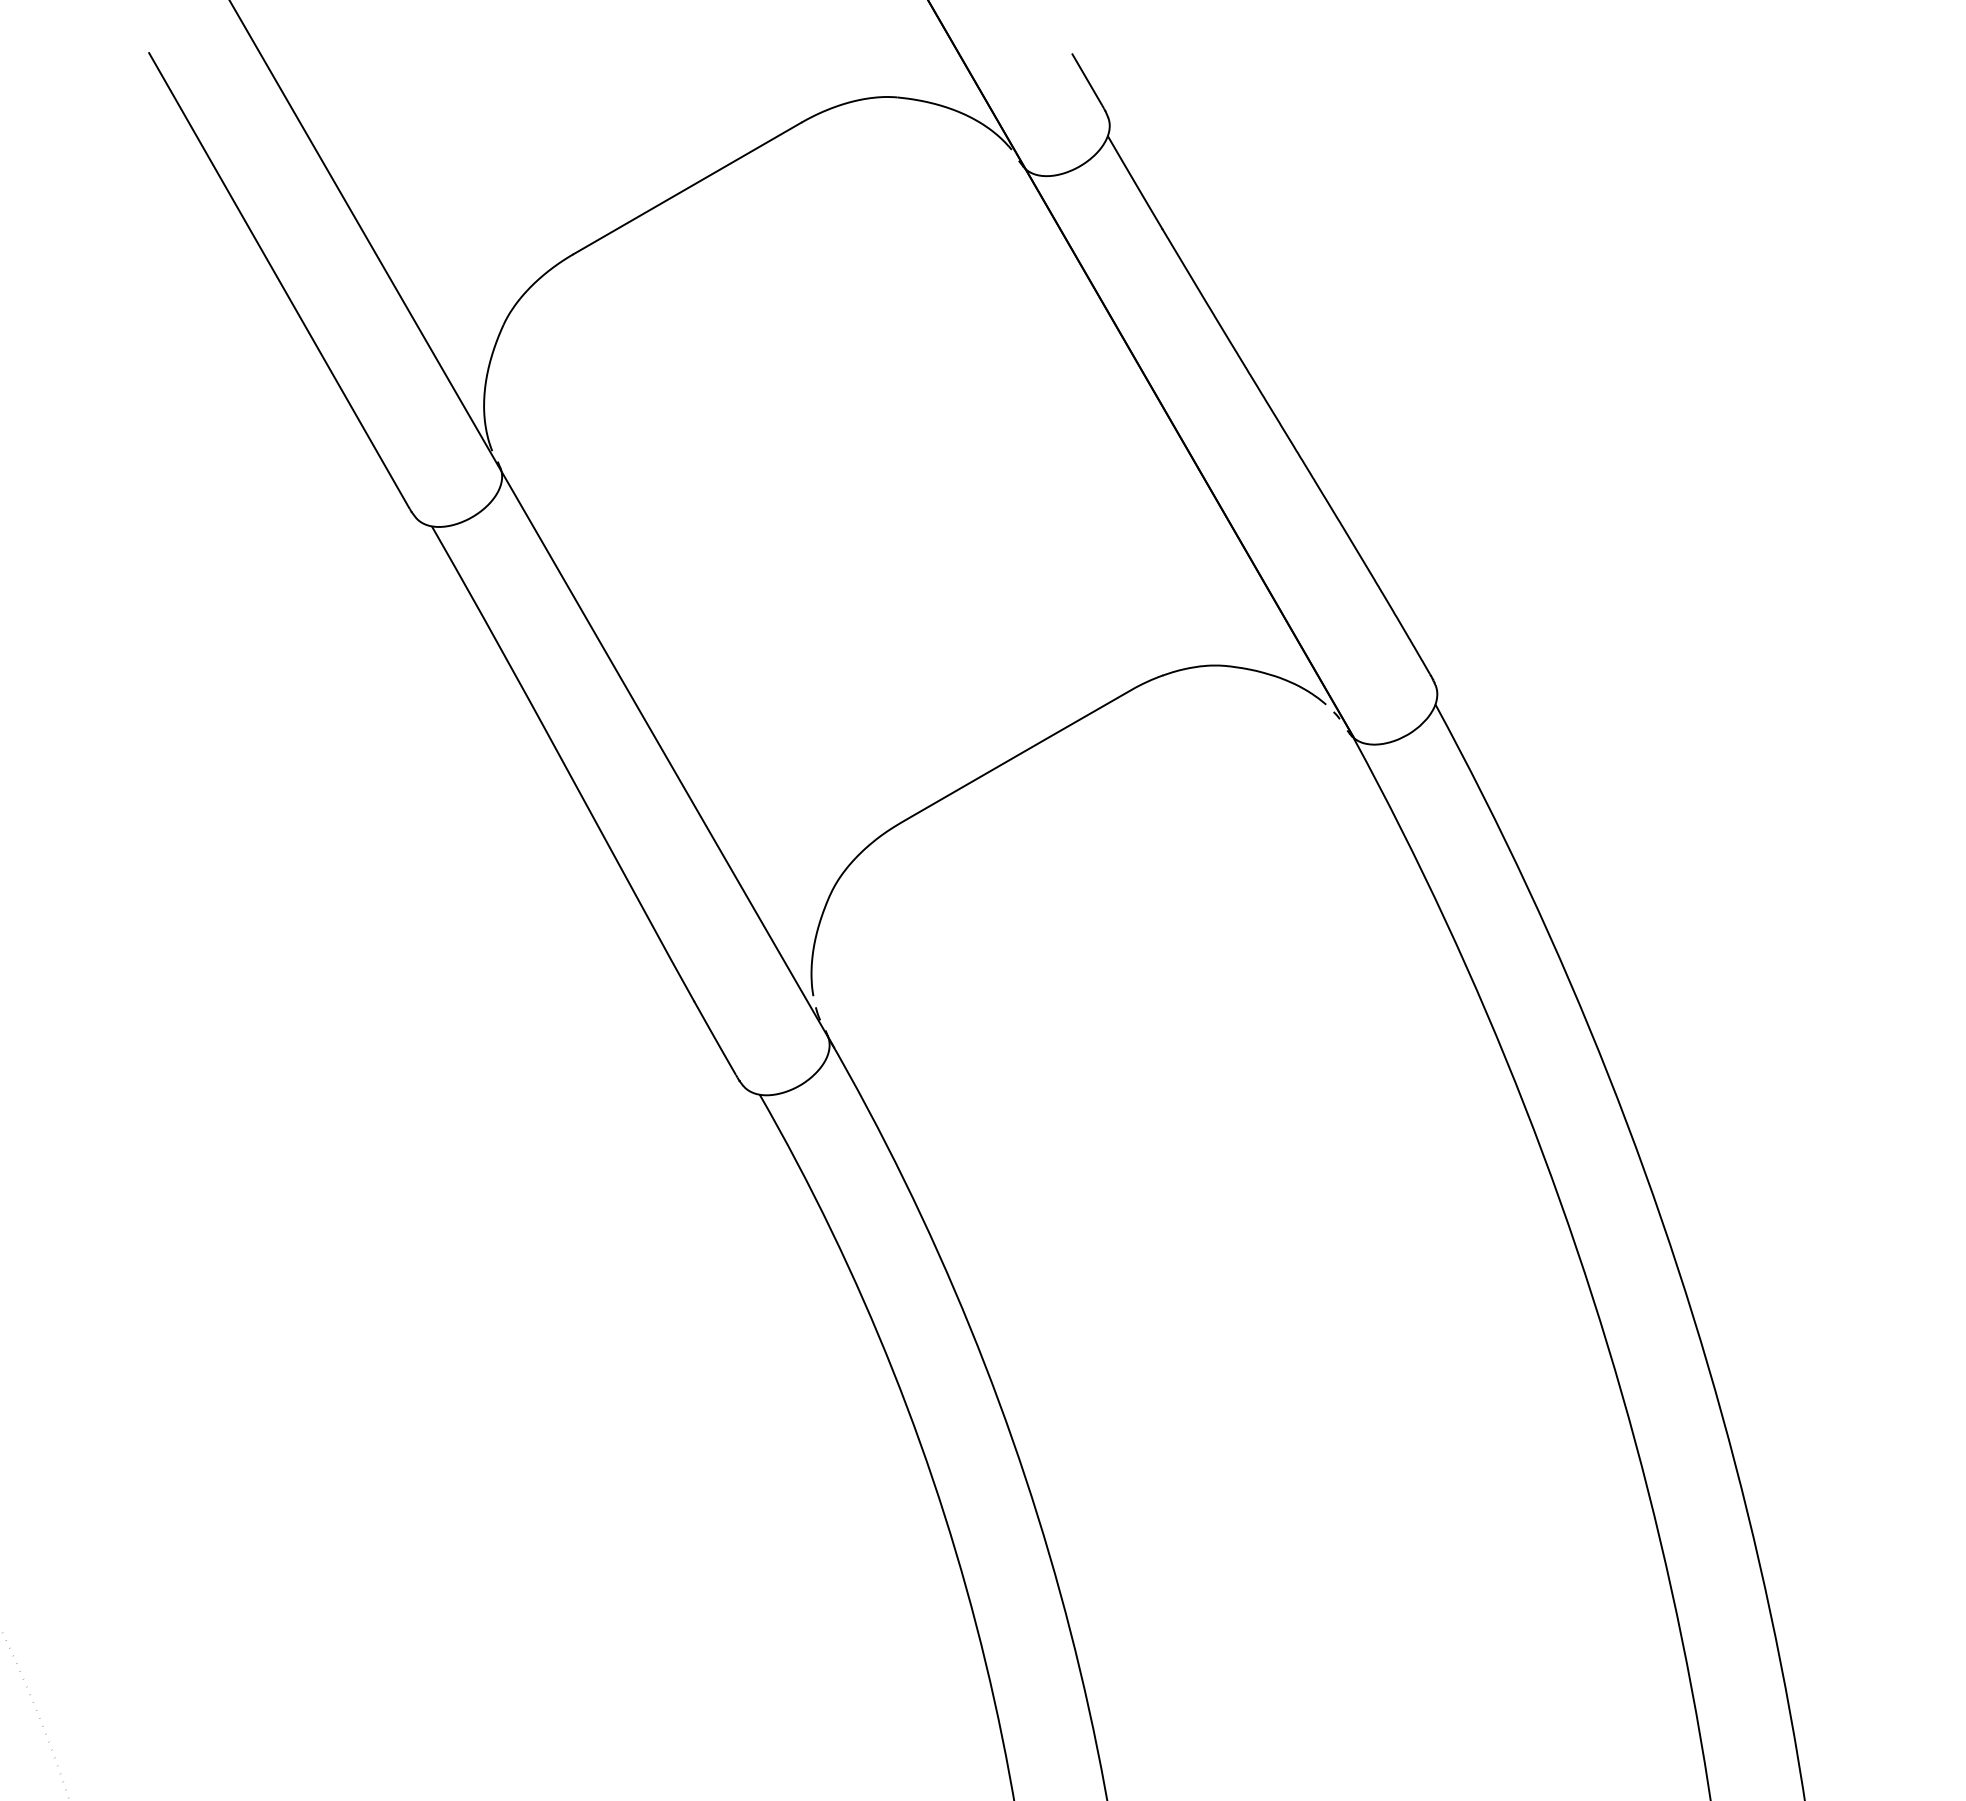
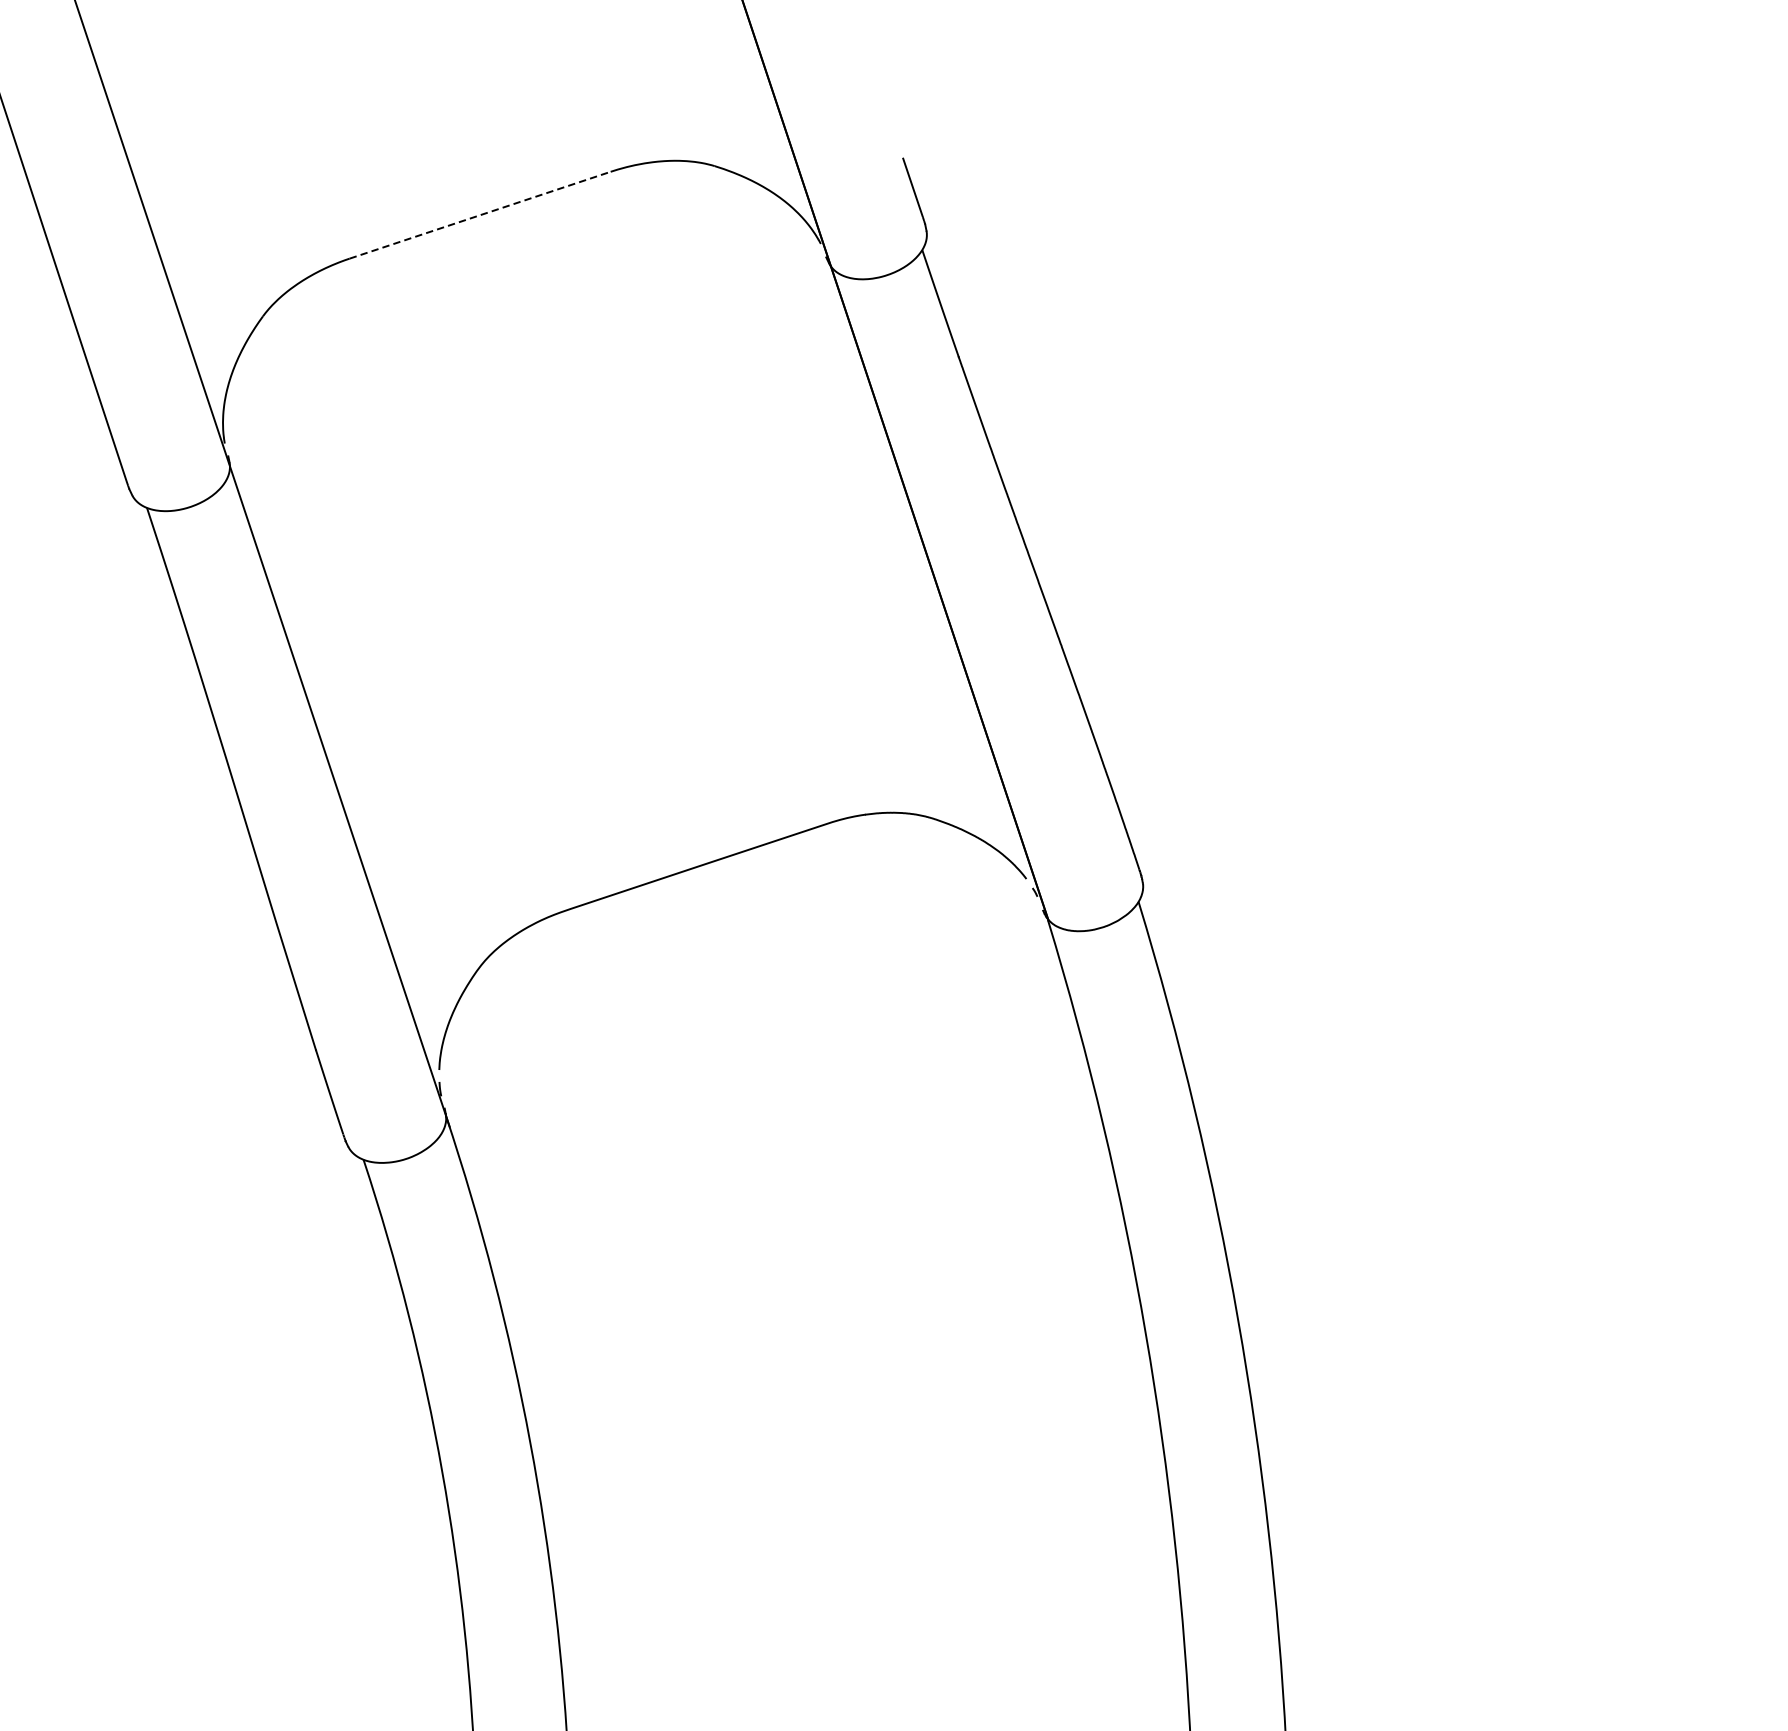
line: (687, 188) -> (480, 215), solid -> dashed

